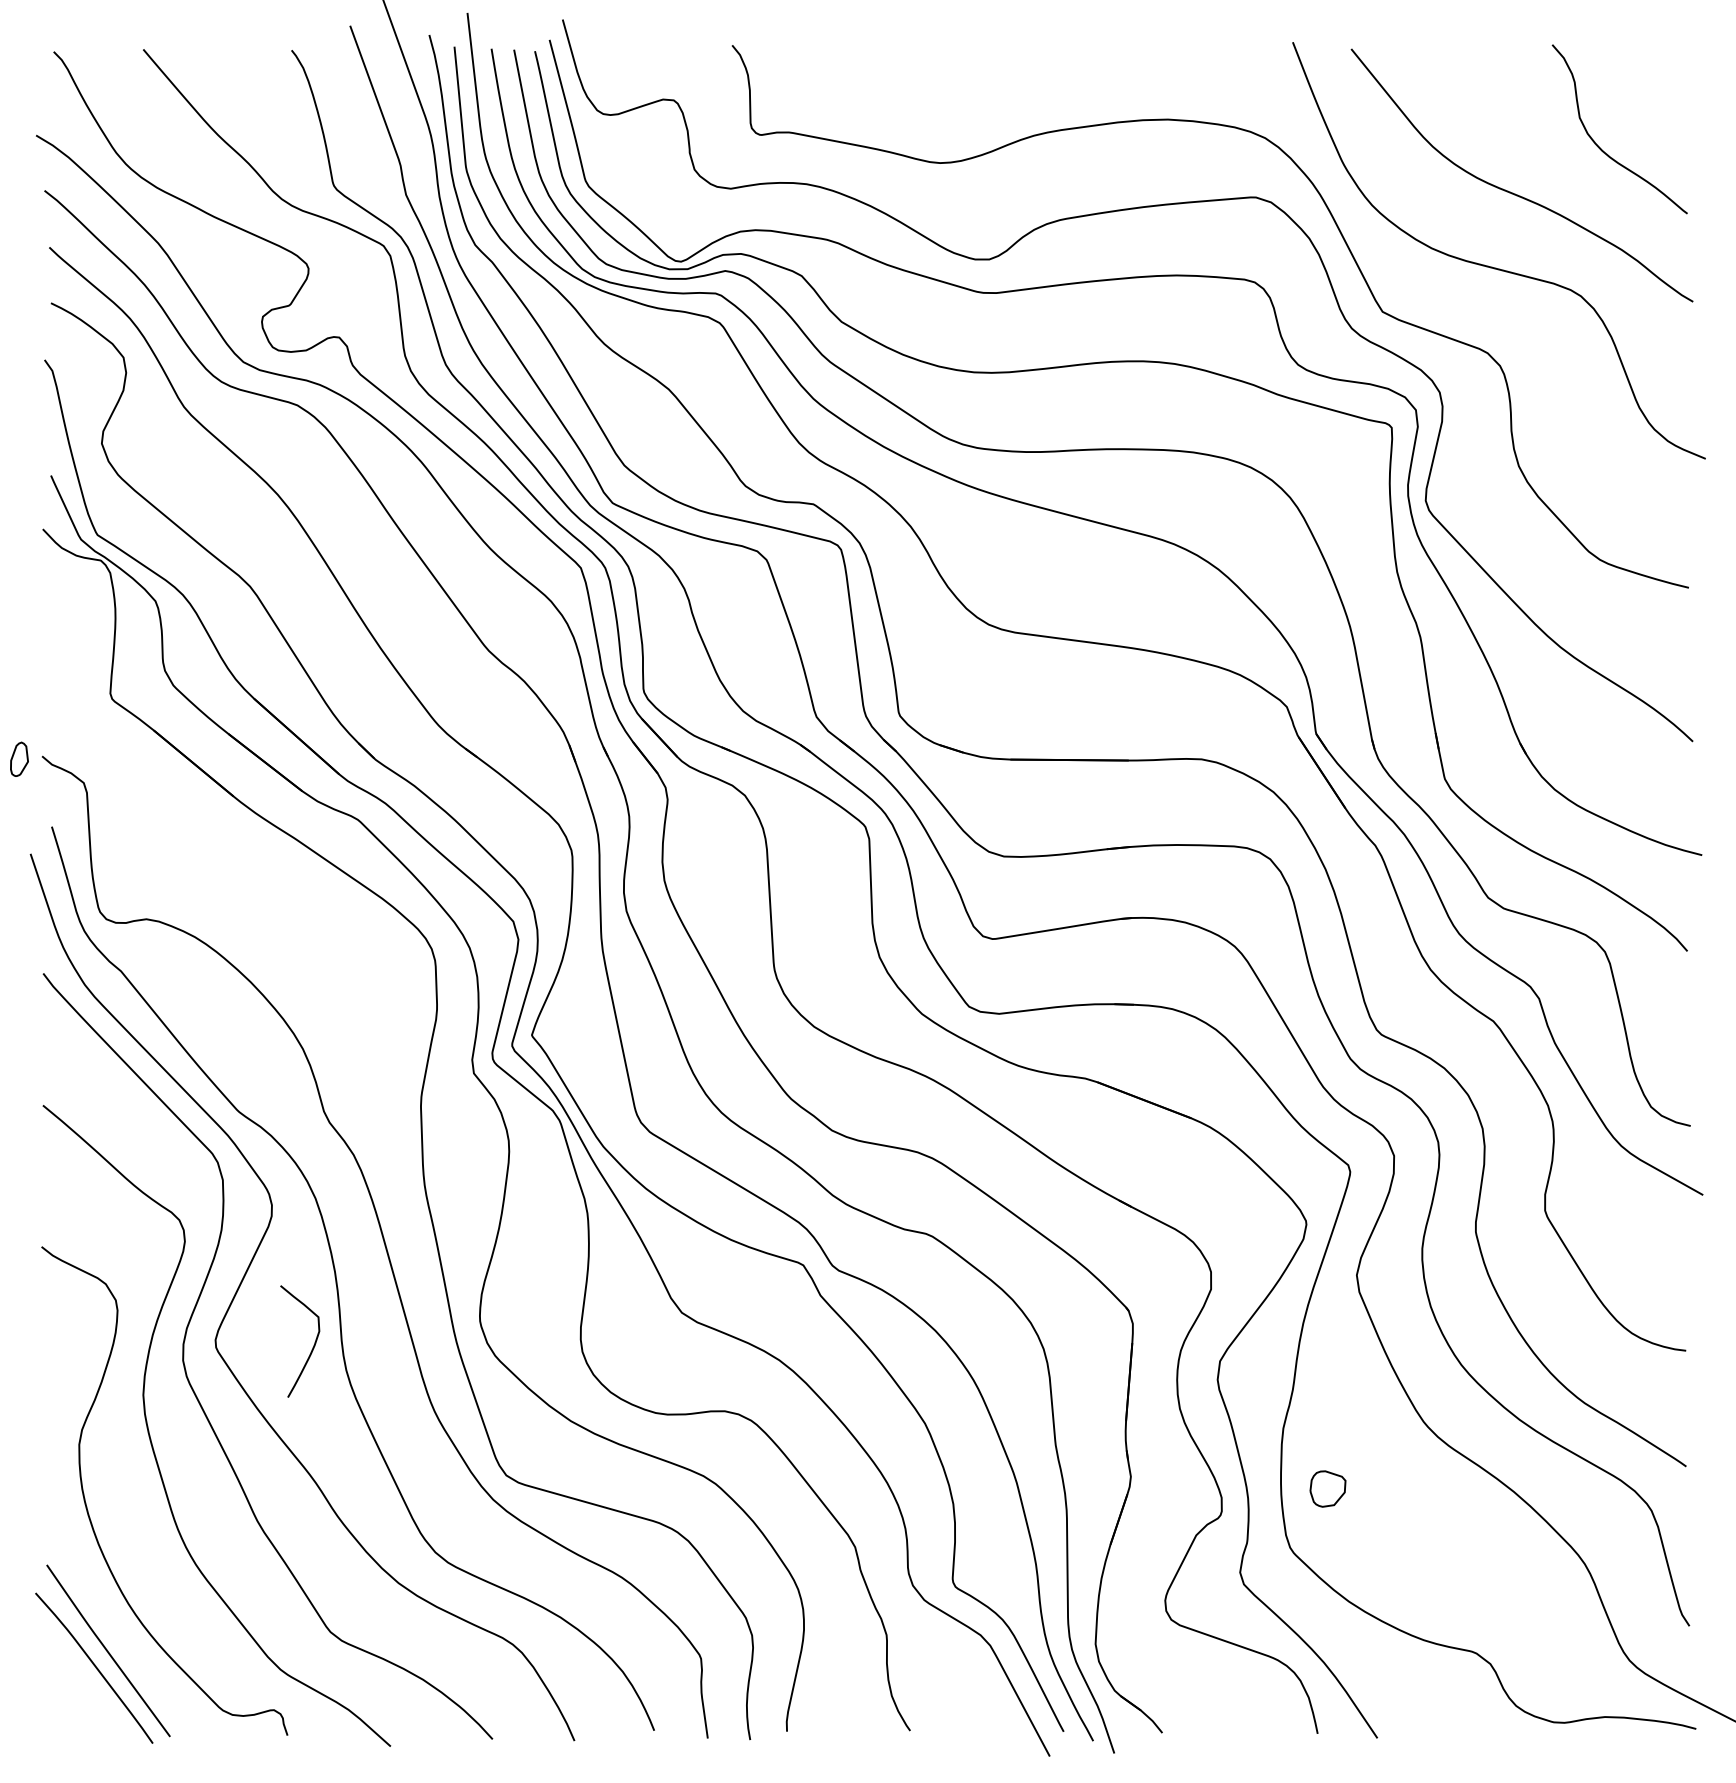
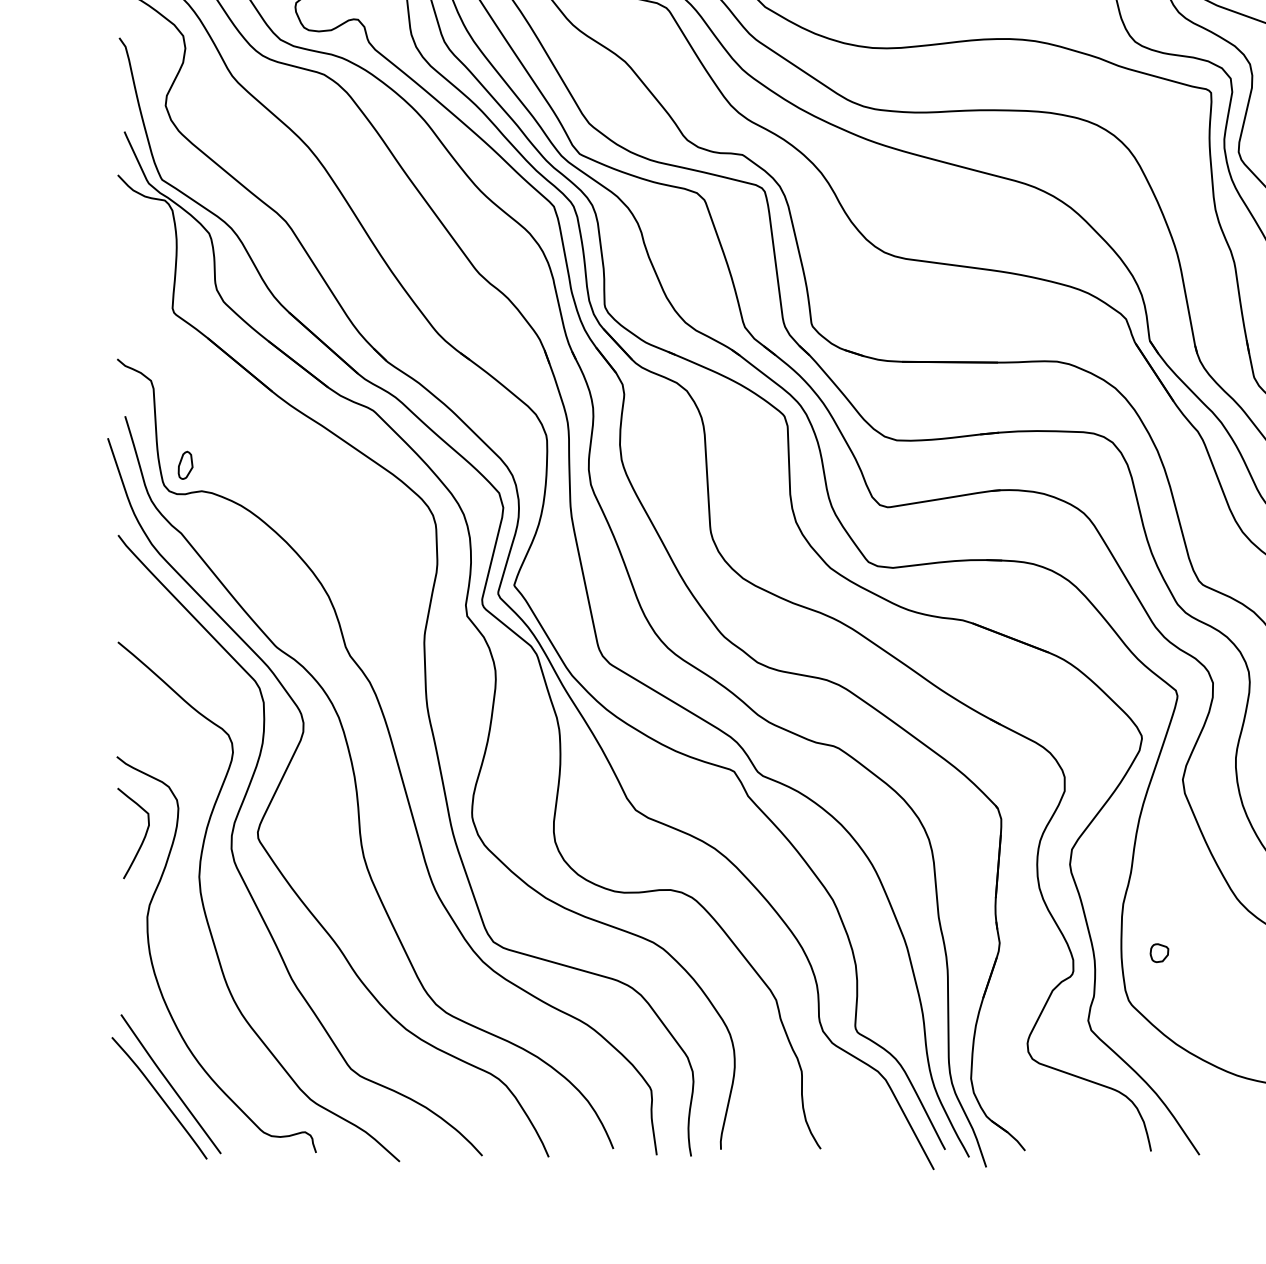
part: (19, 758) -> (185, 464), moved
curve: (312, 1347) -> (143, 838), moved
part: (1327, 1489) -> (1159, 953), size x0.62

